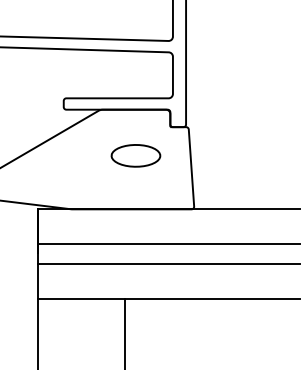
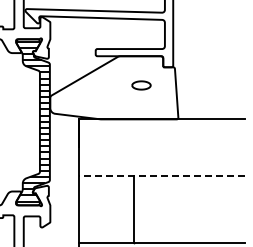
part: (135, 155) -> (141, 85), size x0.6
line: (169, 244) -> (162, 141), removed
line: (169, 264) -> (162, 154), removed
line: (167, 299) -> (161, 176), solid -> dashed

